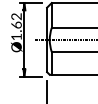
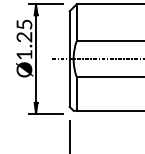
text: (16, 20) -> (24, 30), Ø1.62 -> Ø1.25

